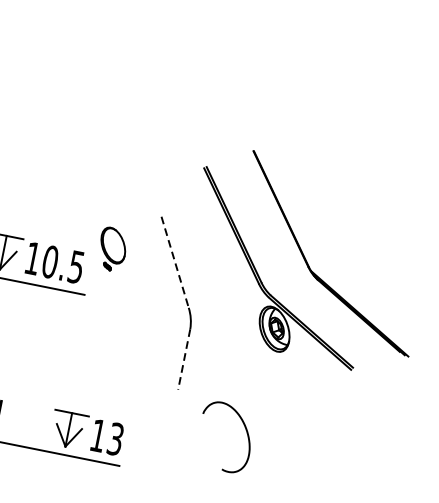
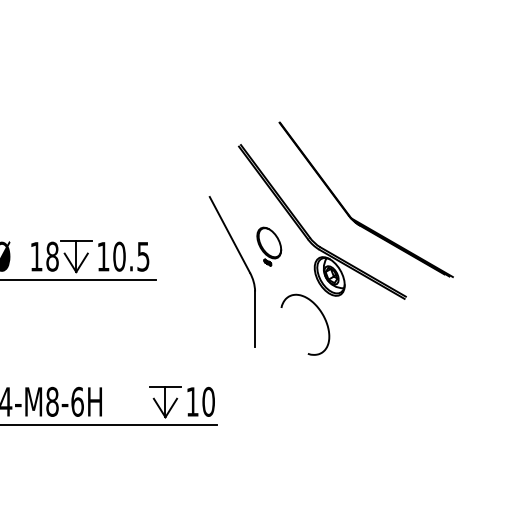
part: (112, 249) -> (269, 246), moved
line: (174, 261) -> (229, 234), dashed -> solid
line: (184, 359) -> (255, 319), dashed -> solid
curve: (245, 432) -> (322, 316), moved
text: (115, 438) -> (208, 401), 13 -> 10

